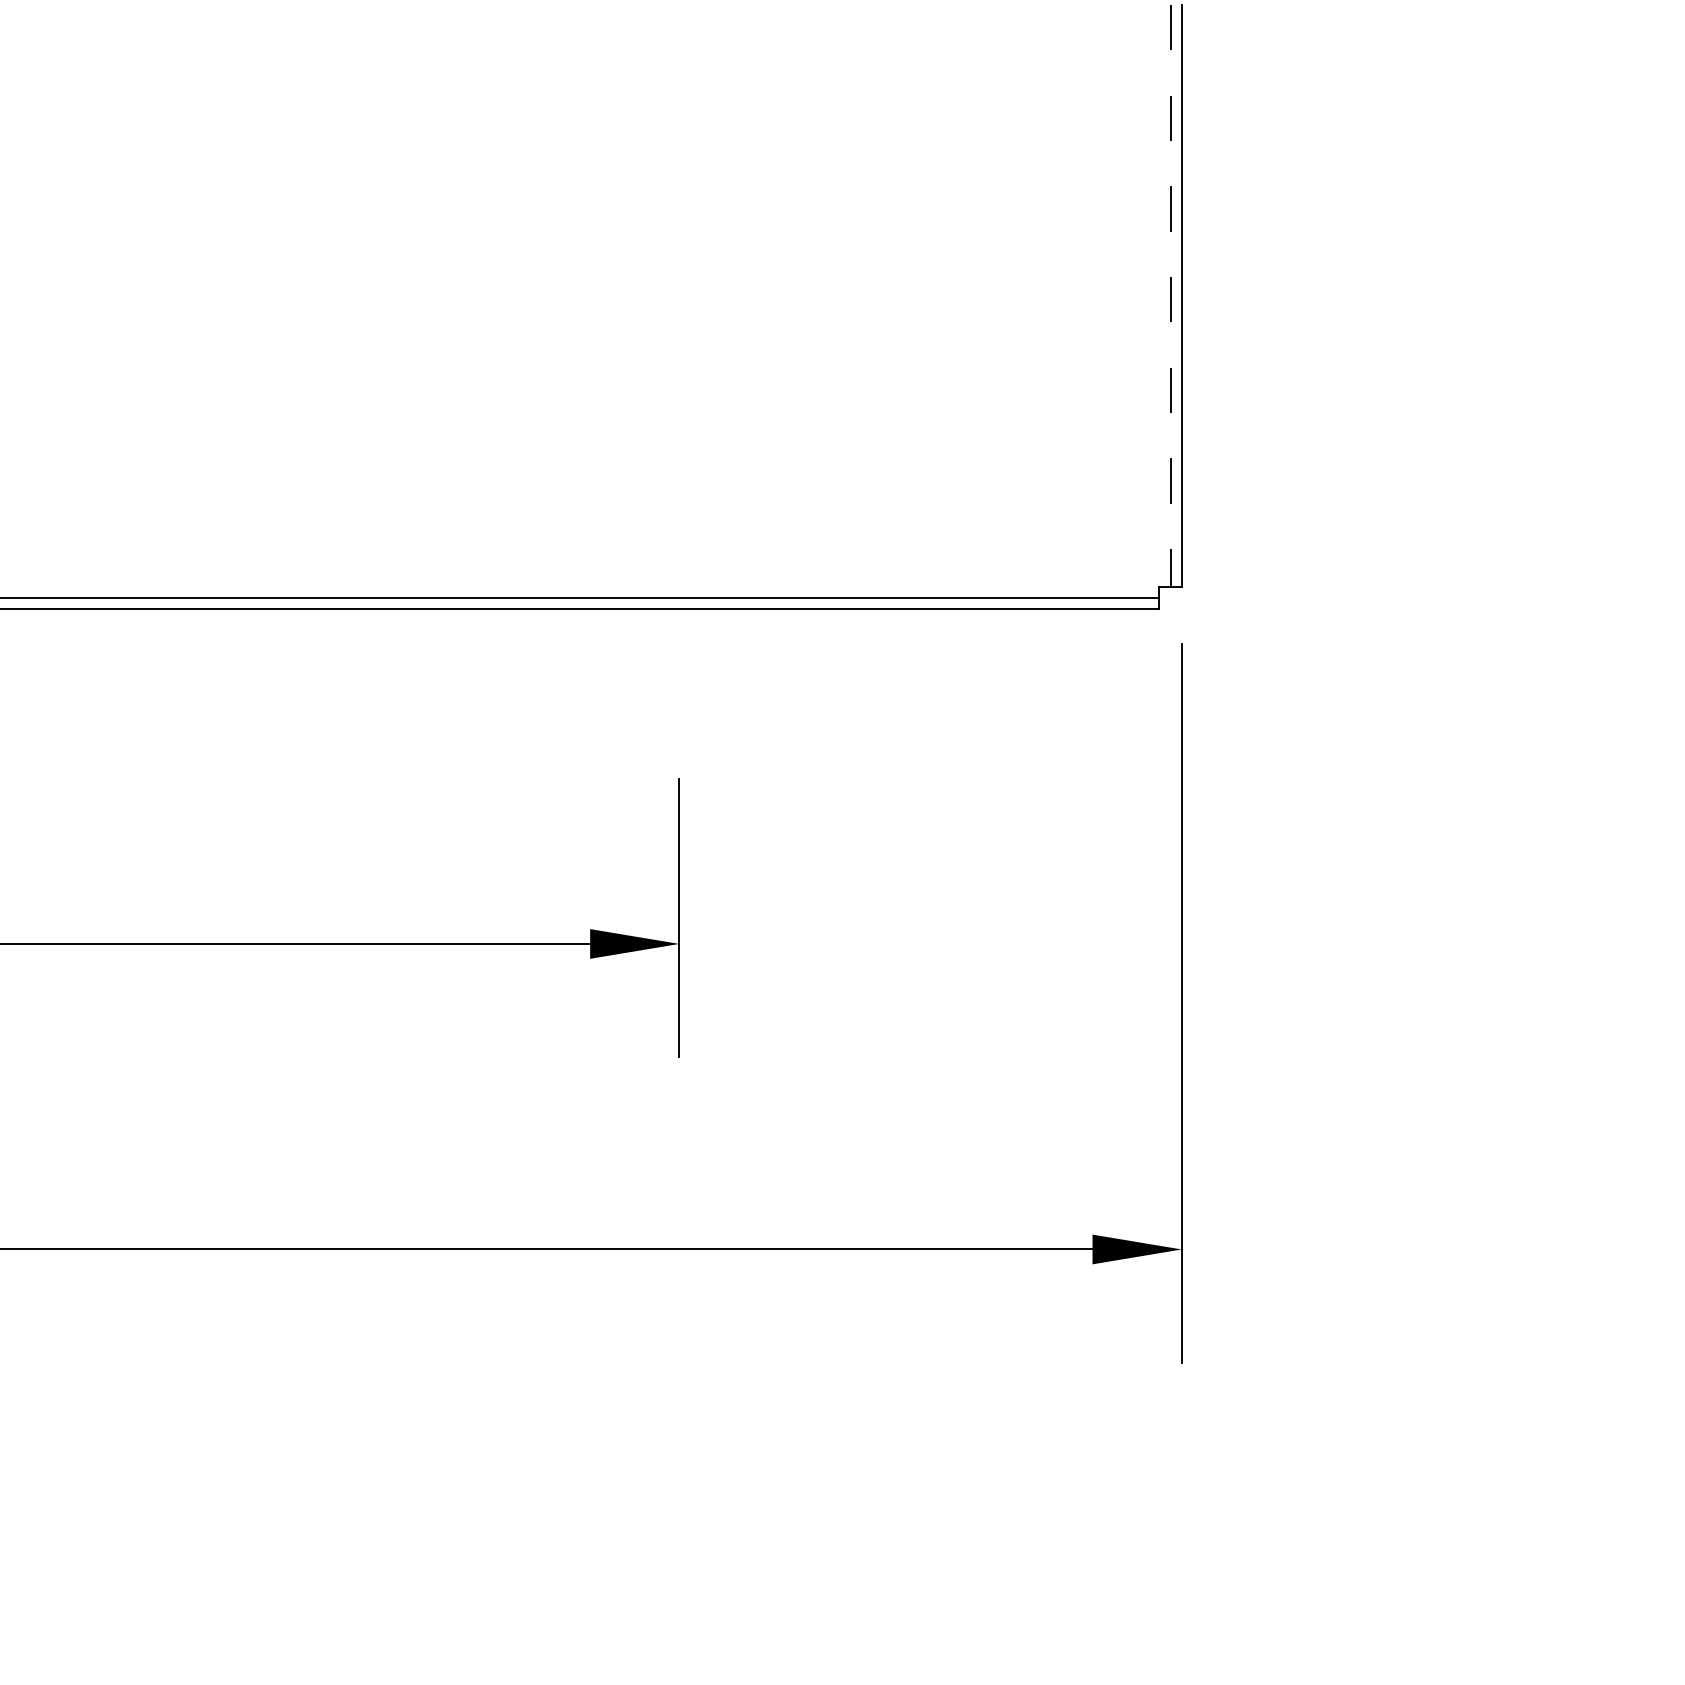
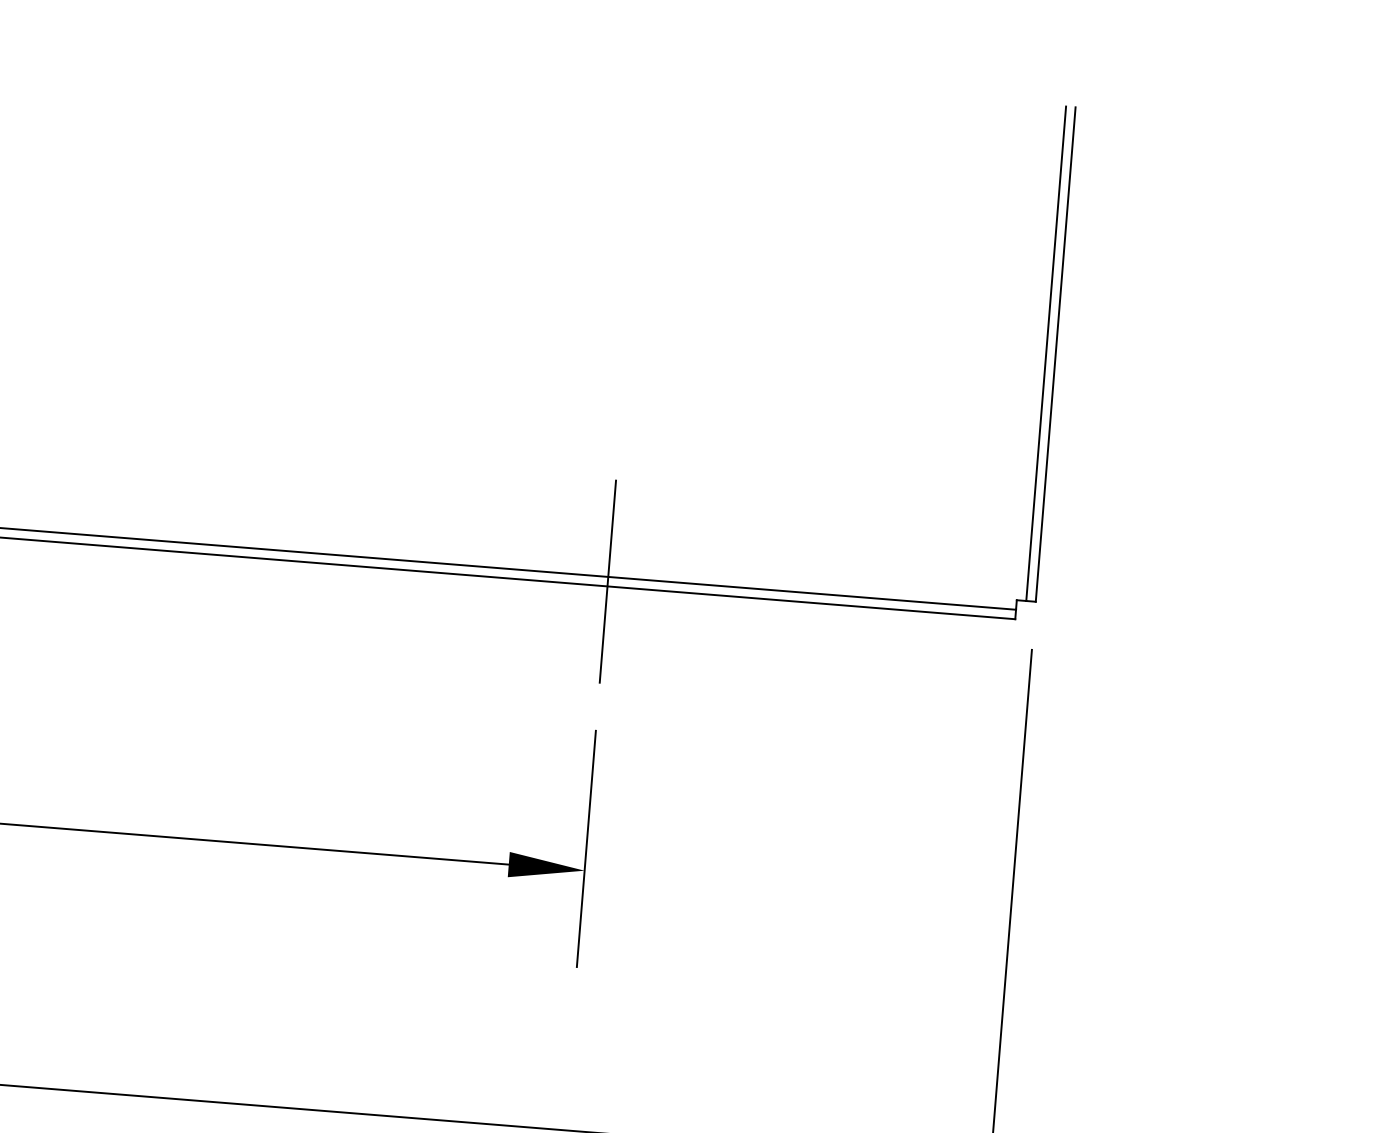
line: (1170, 296) -> (1046, 354), dashed -> solid
line: (679, 603) -> (607, 581), added

